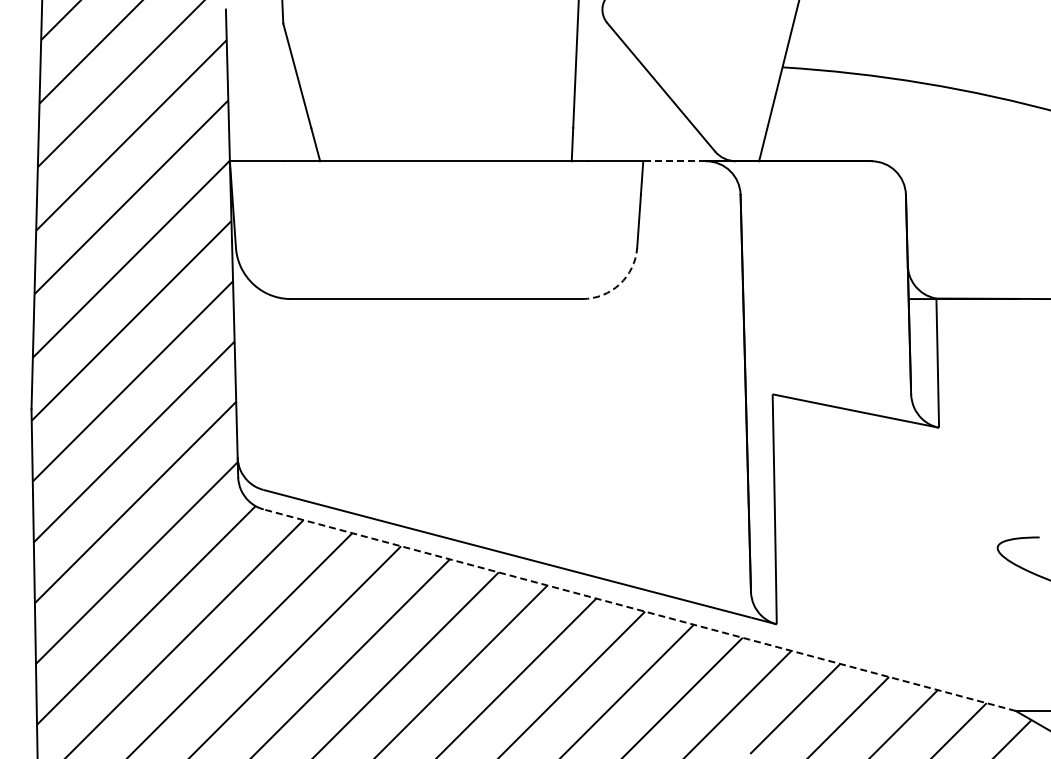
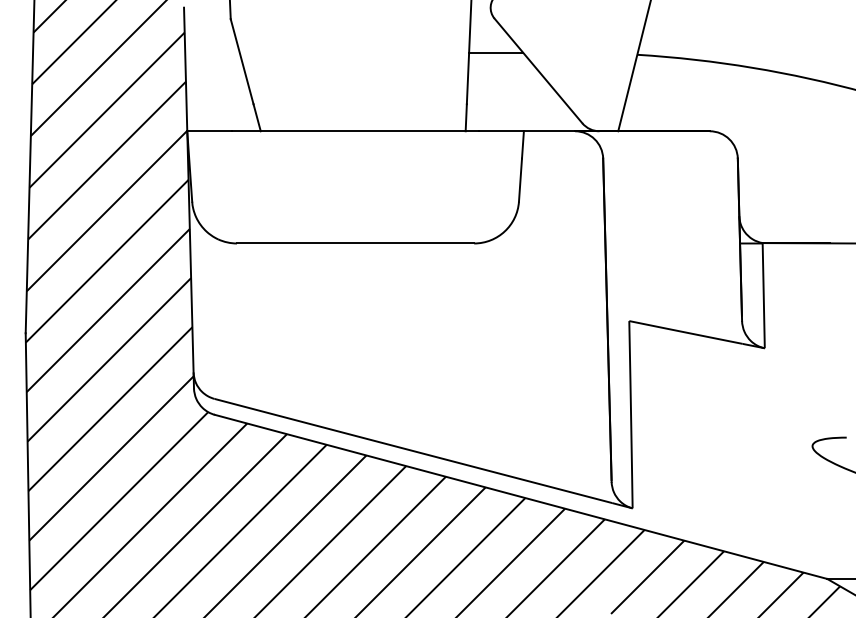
line: (608, 64) -> (495, 52), added
line: (674, 161) -> (549, 131), dashed -> solid
arc: (619, 284) -> (504, 231), dashed -> solid
line: (639, 610) -> (520, 497), dashed -> solid

